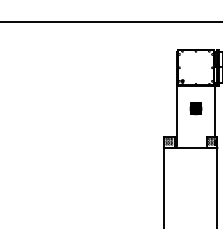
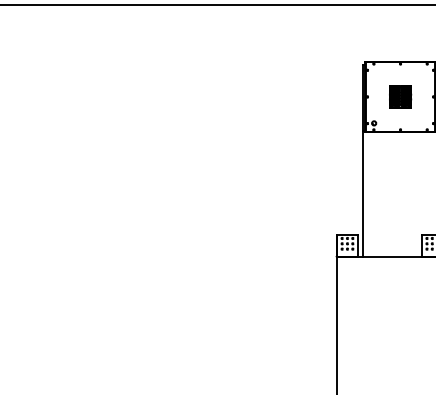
part: (195, 108) -> (399, 96), moved

